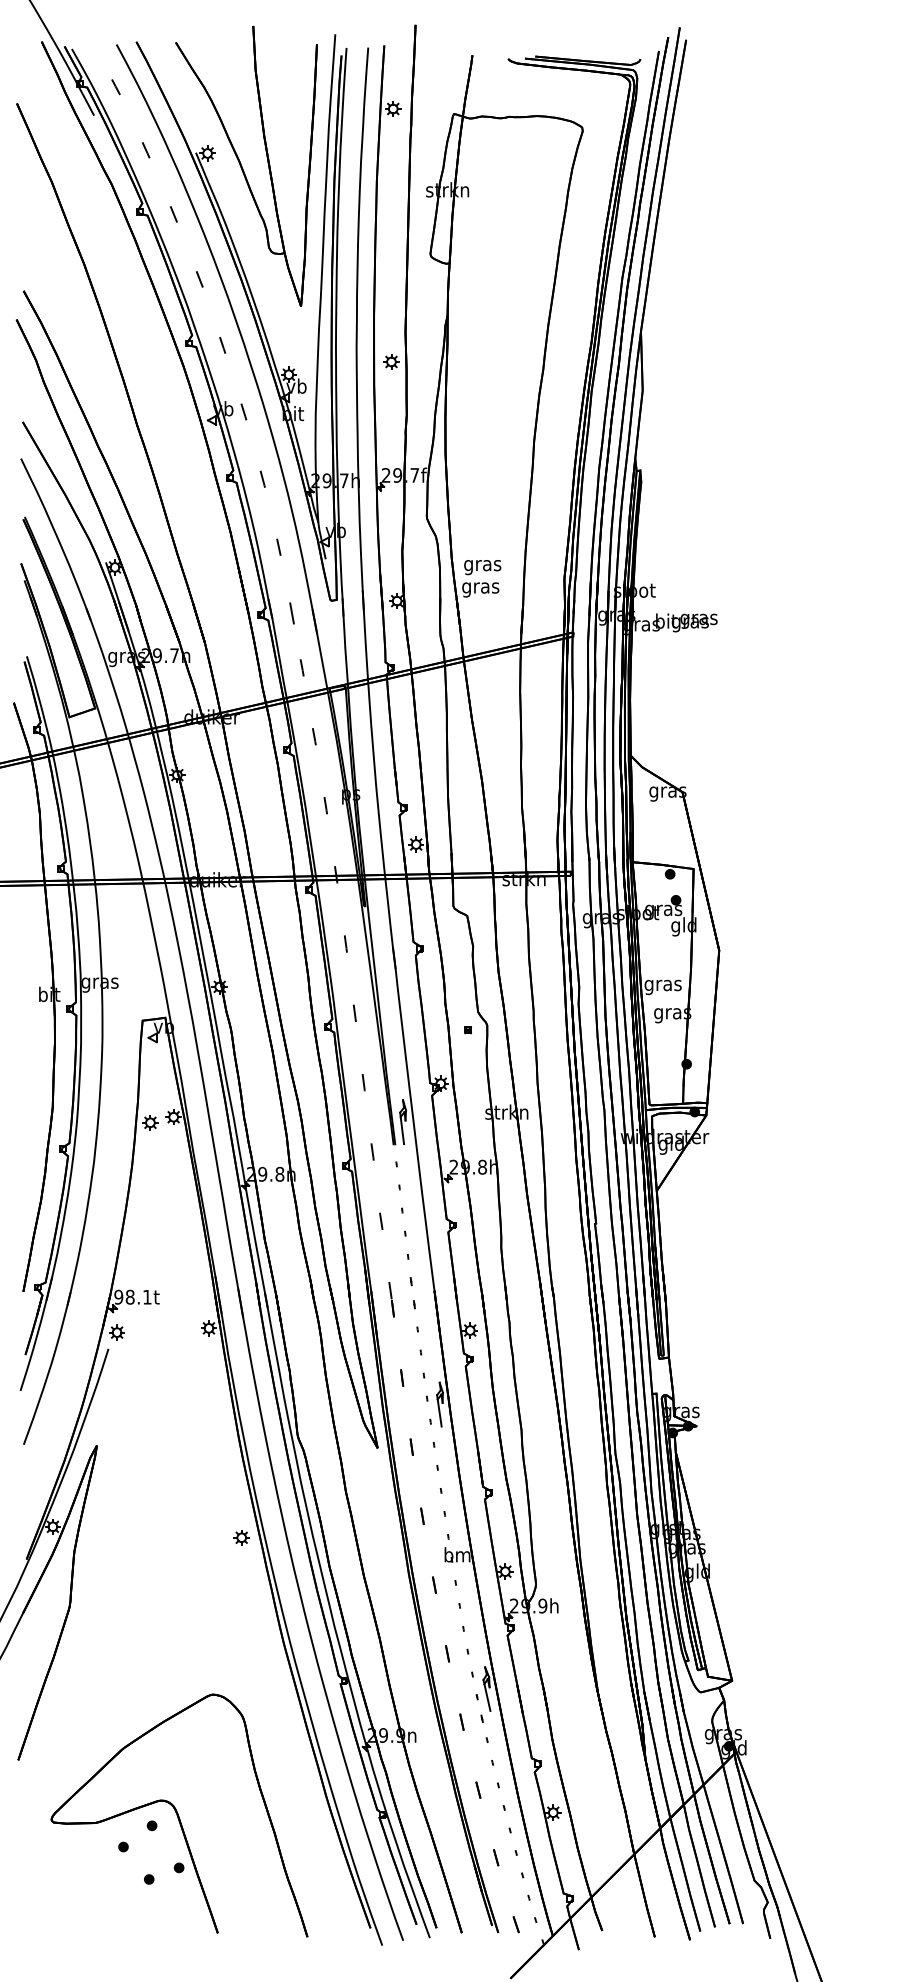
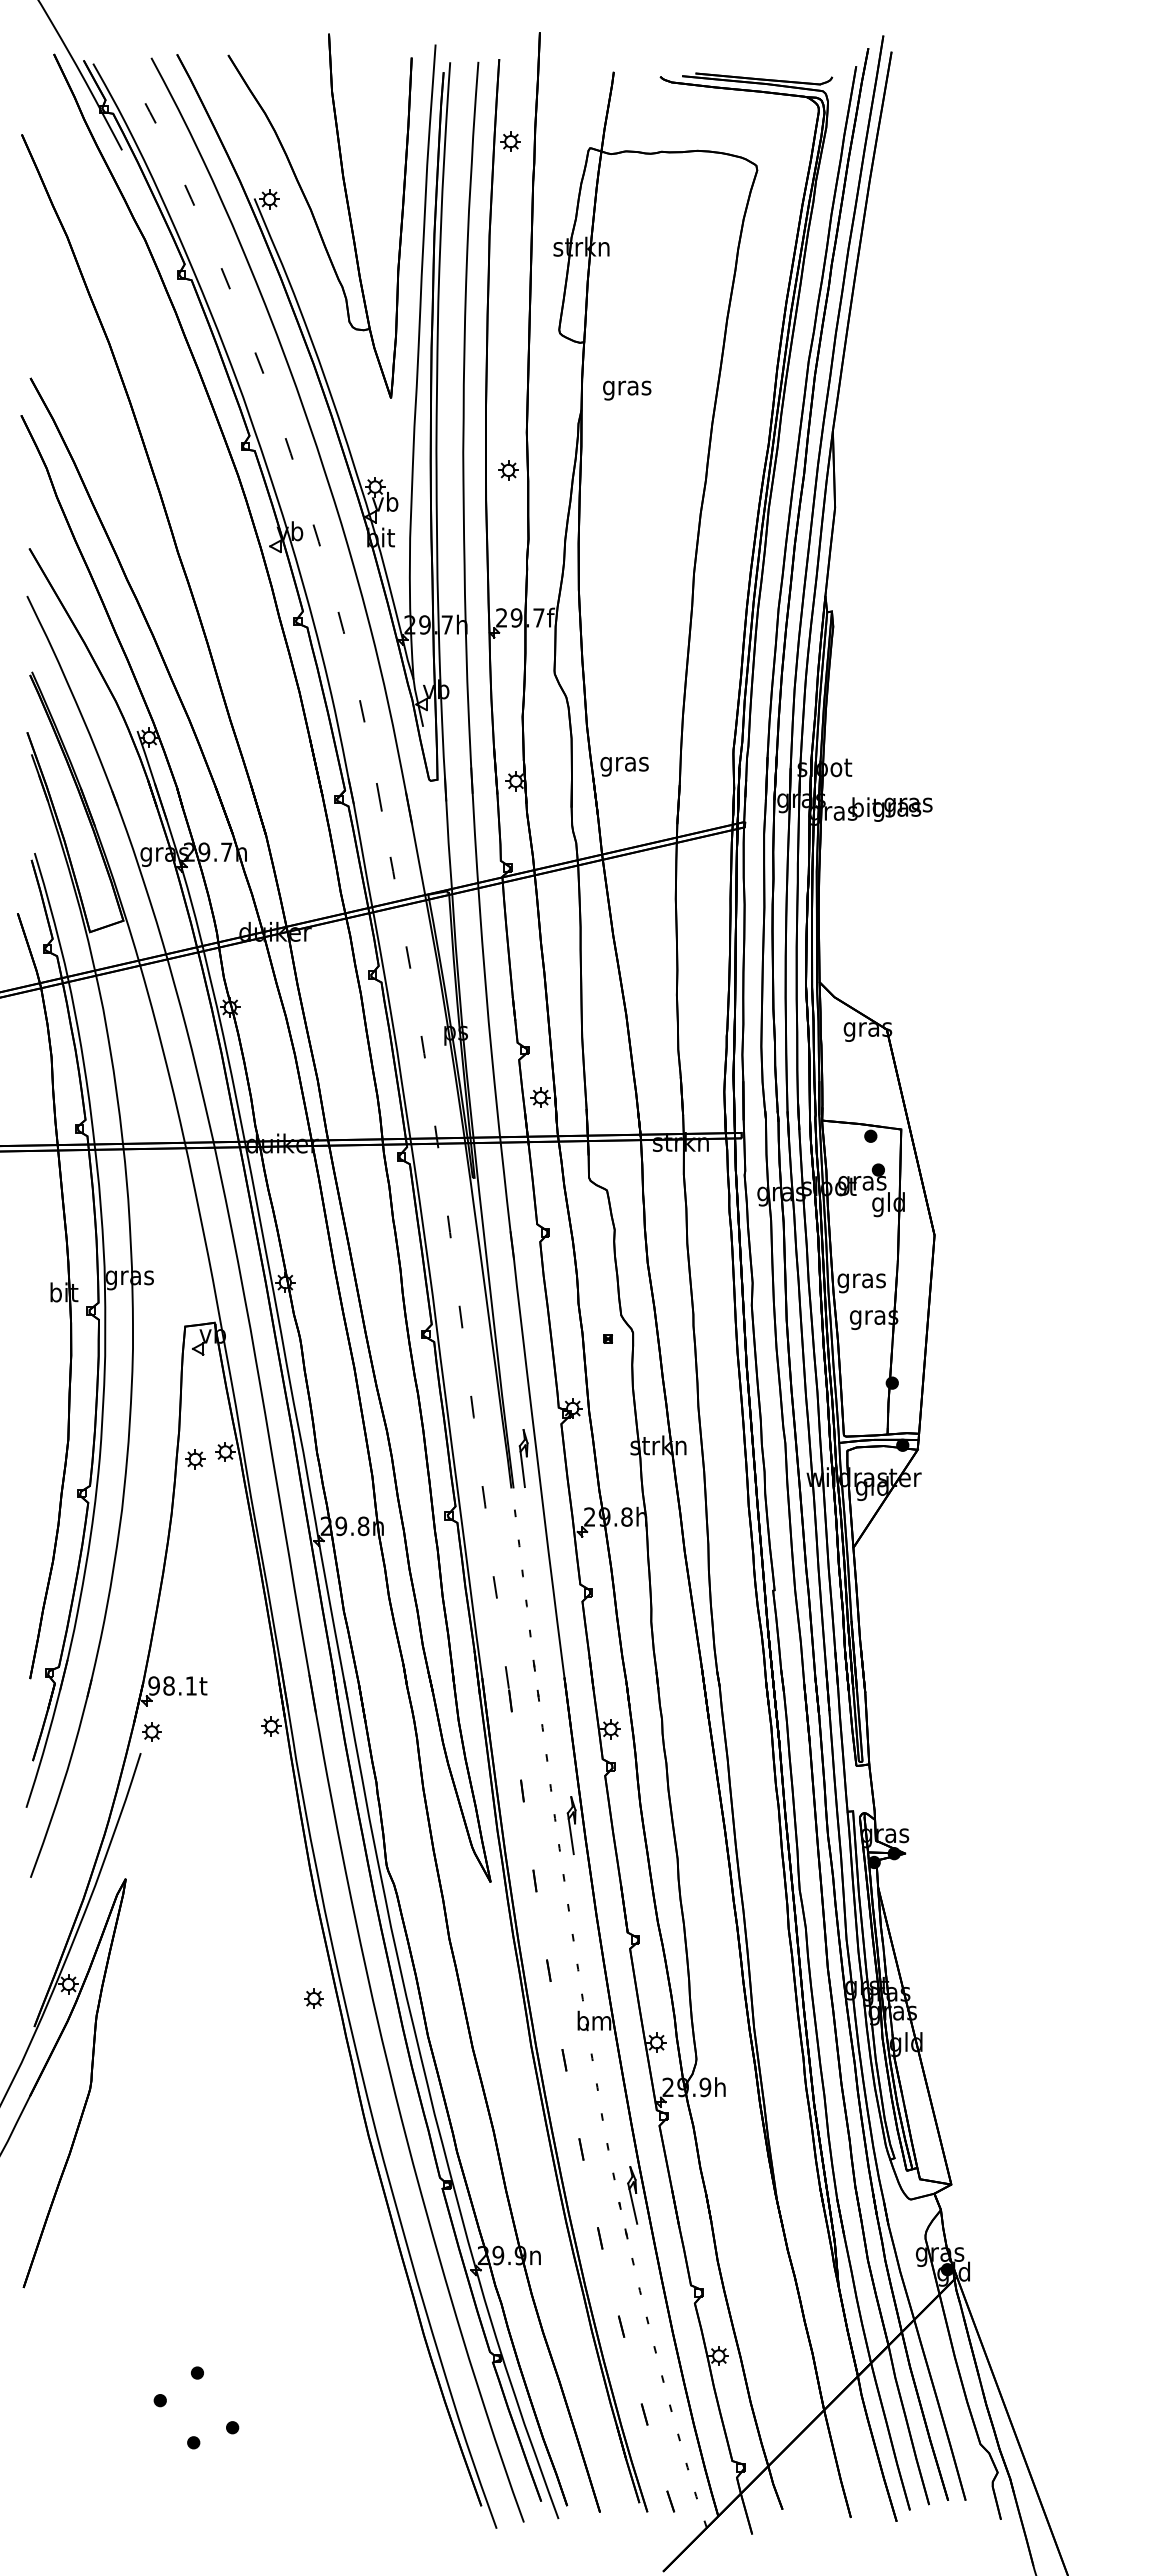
text: (482, 567) -> (627, 390), moved
part: (179, 1815) -> (233, 2359), removed

